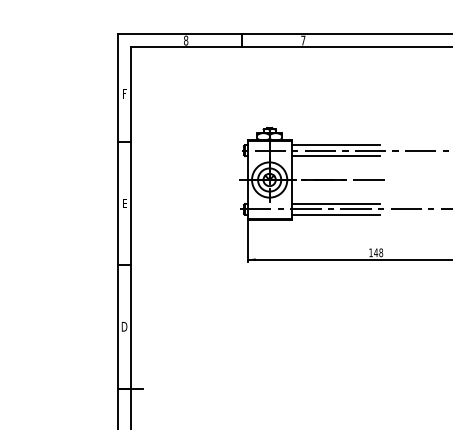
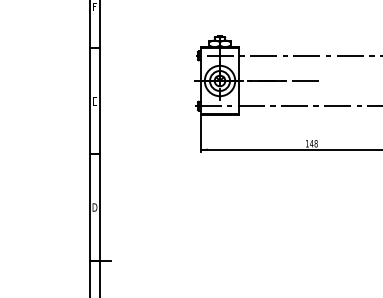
line: (335, 145) -> (276, 51), removed
line: (335, 156) -> (276, 60), removed
line: (335, 203) -> (276, 101), removed
line: (335, 214) -> (276, 110), removed

